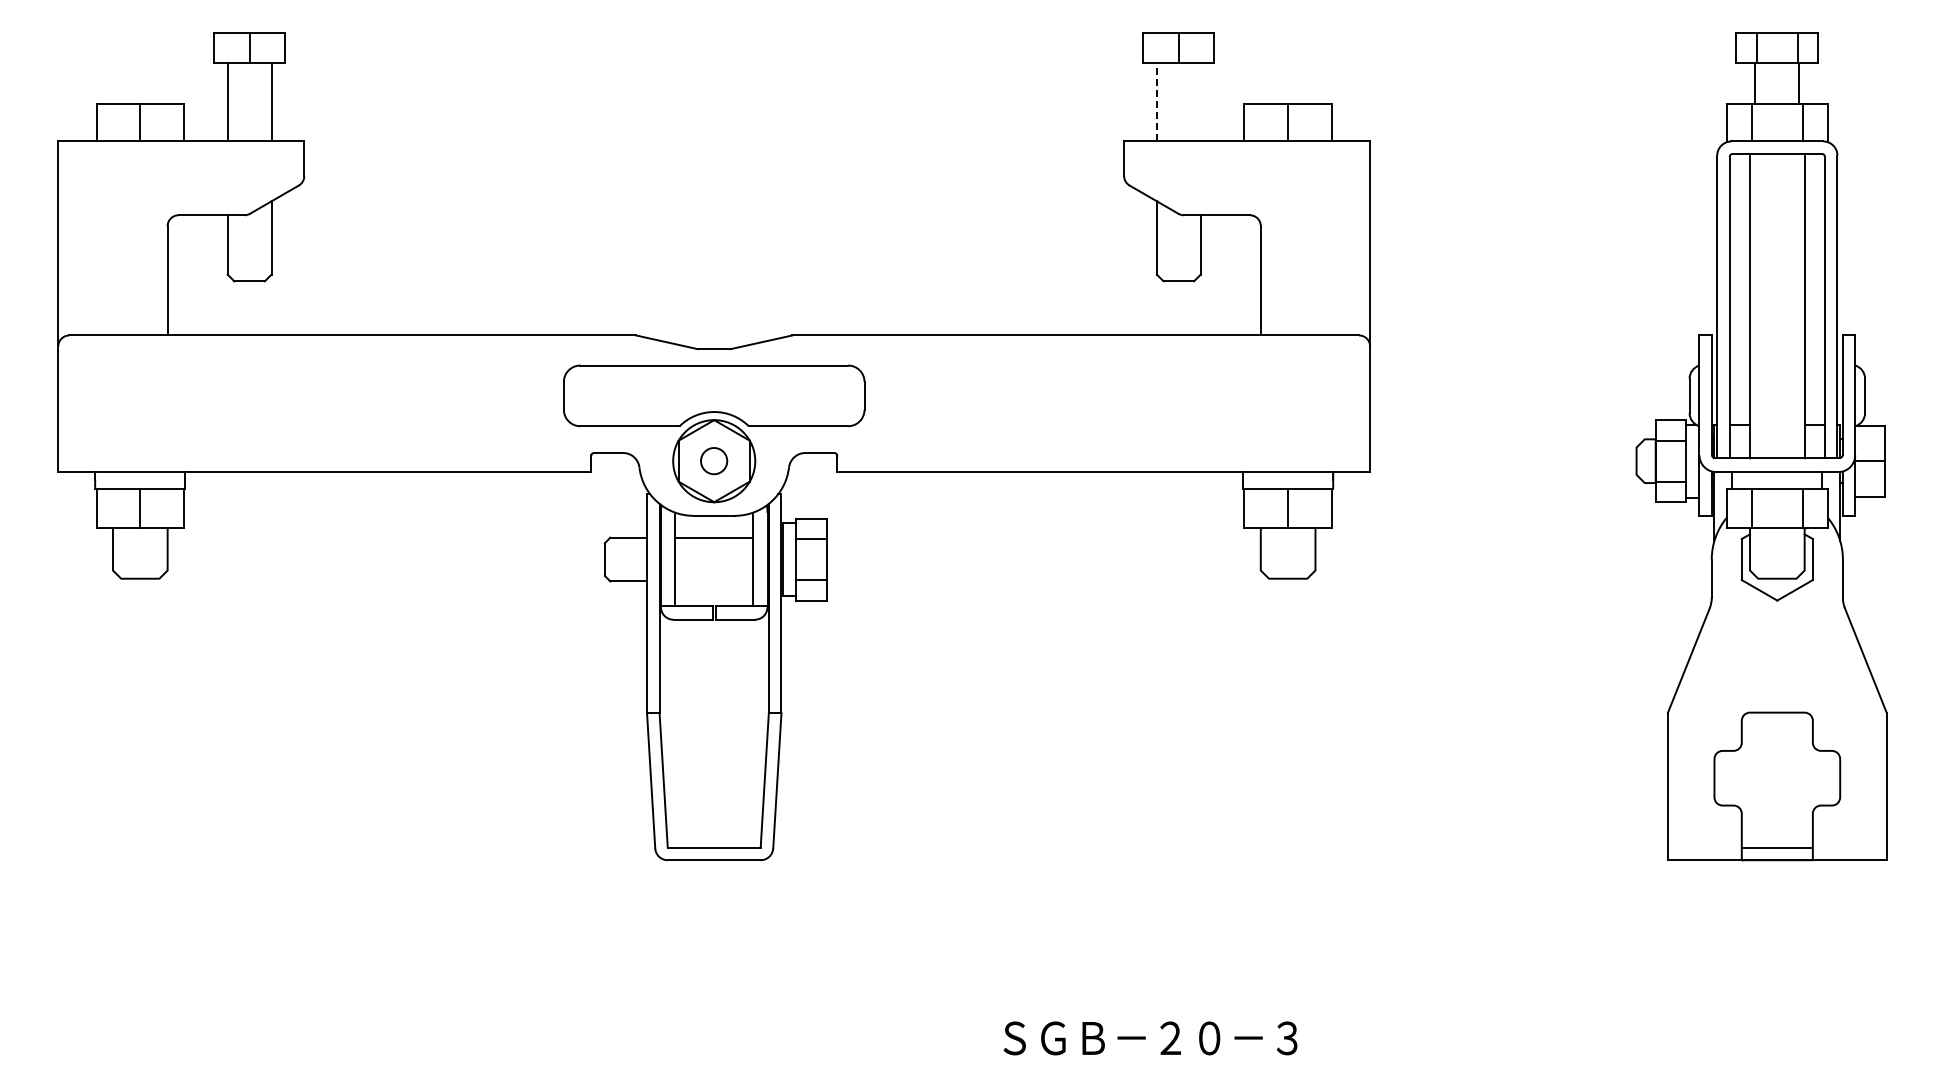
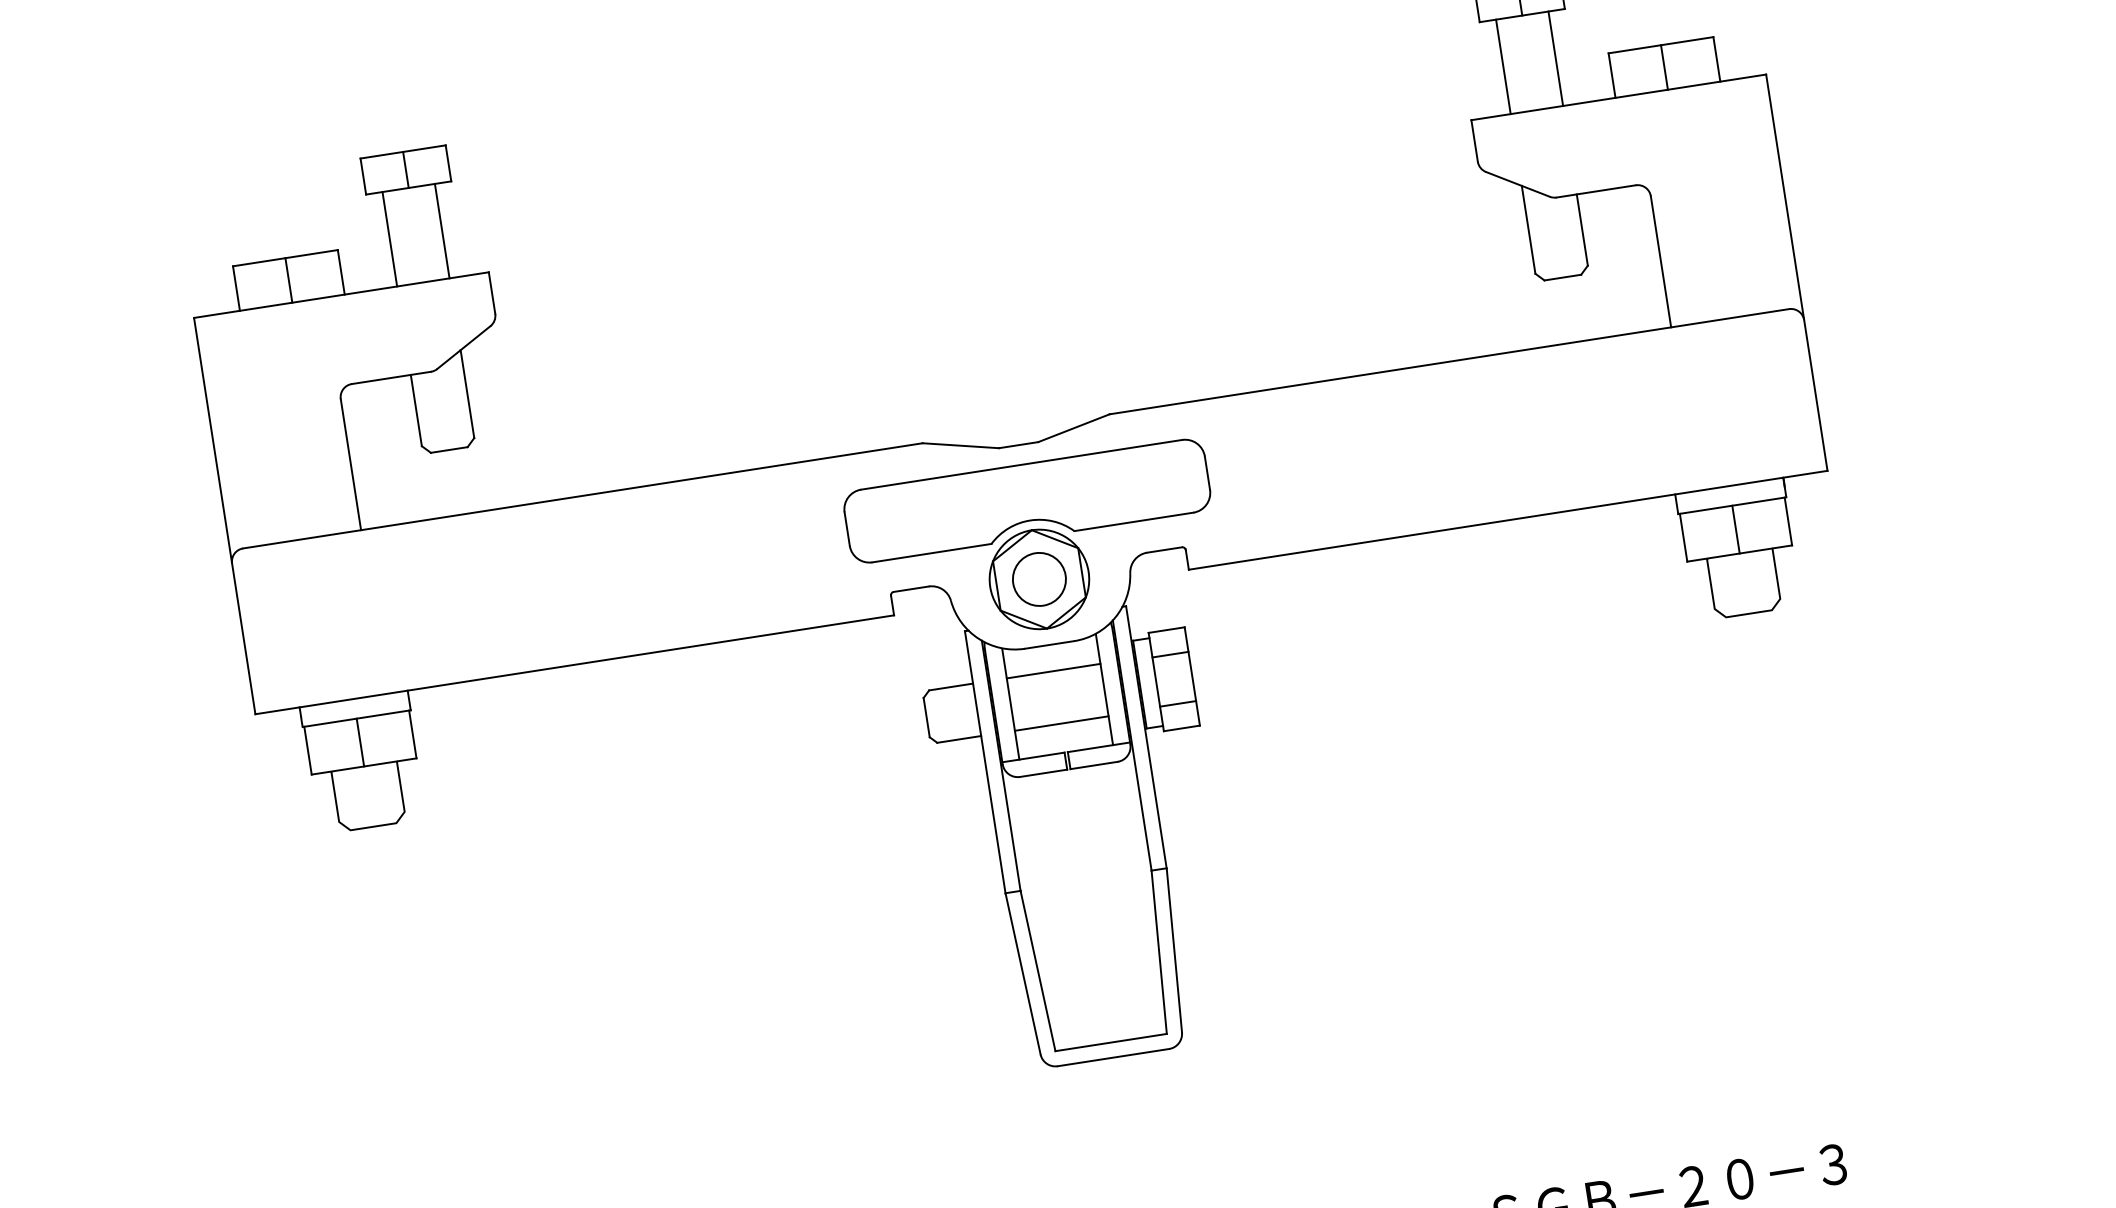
line: (1156, 101) -> (1502, 66), dashed -> solid
line: (1200, 101) -> (1555, 58), added
circle: (713, 460) -> (1038, 578), size x1.67
line: (714, 581) -> (1062, 723), added

